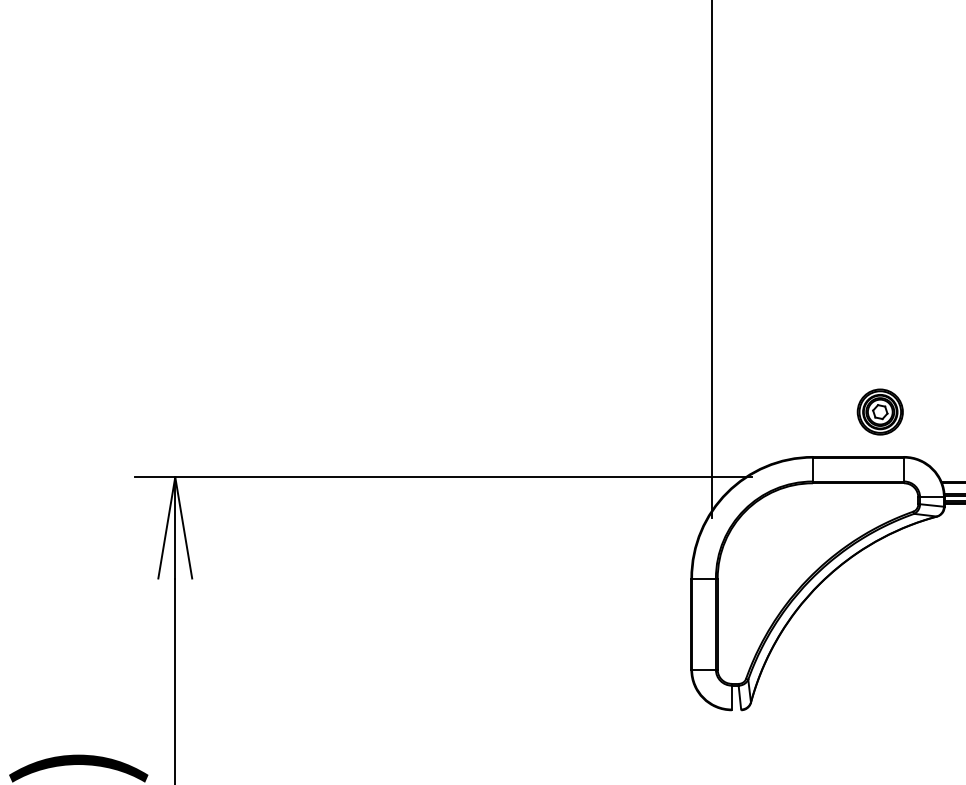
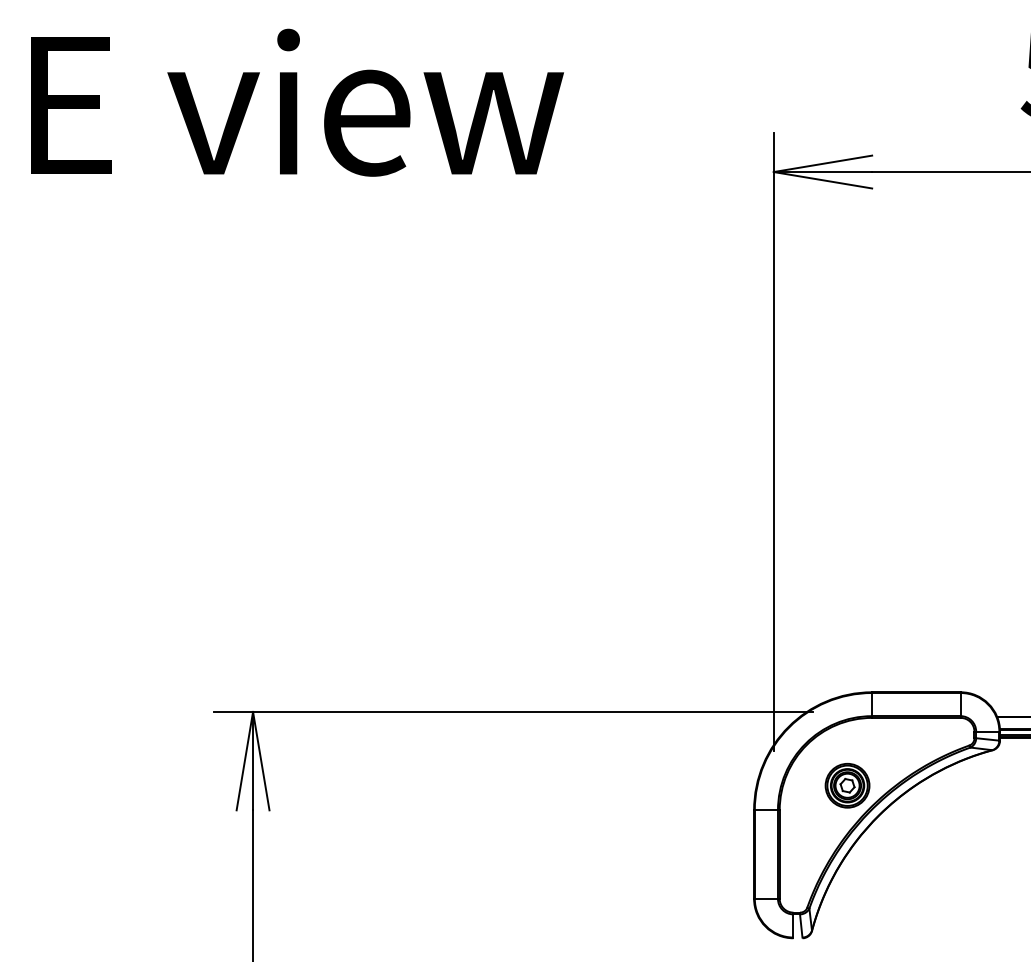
part: (880, 411) -> (847, 785), moved

